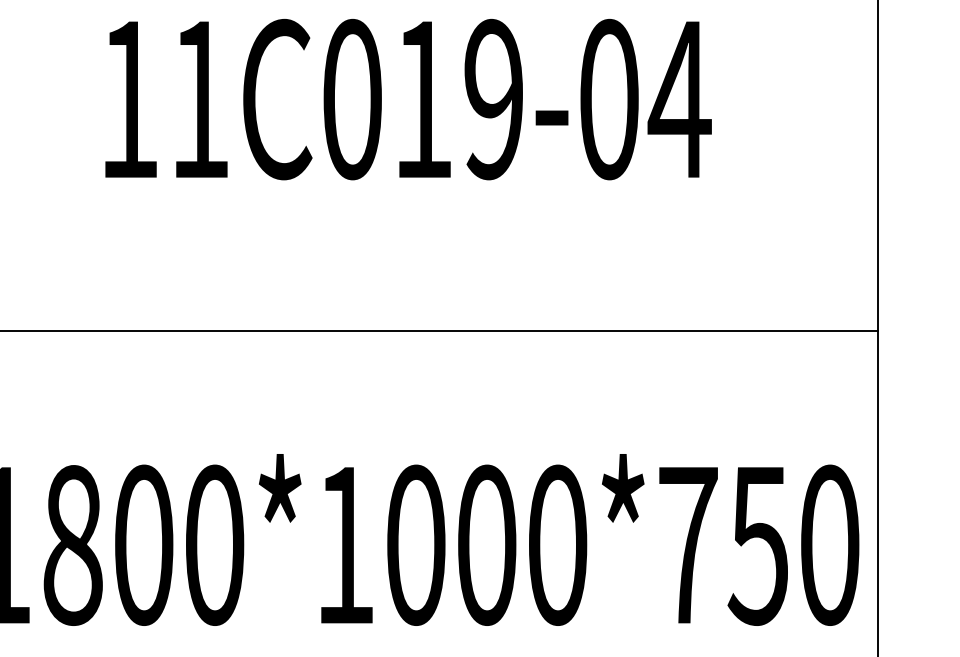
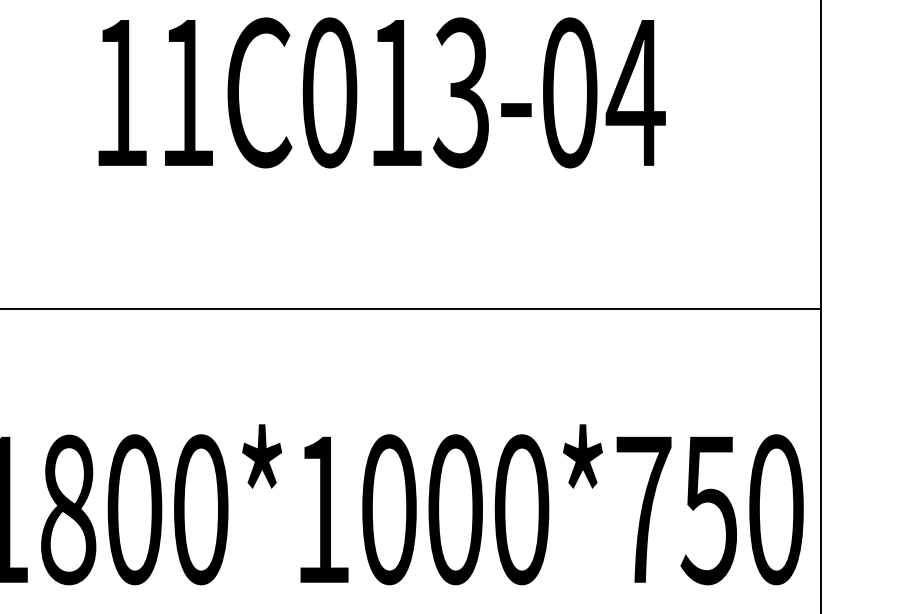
text: (492, 99) -> (460, 92), 11C019-04 -> 11C013-04

